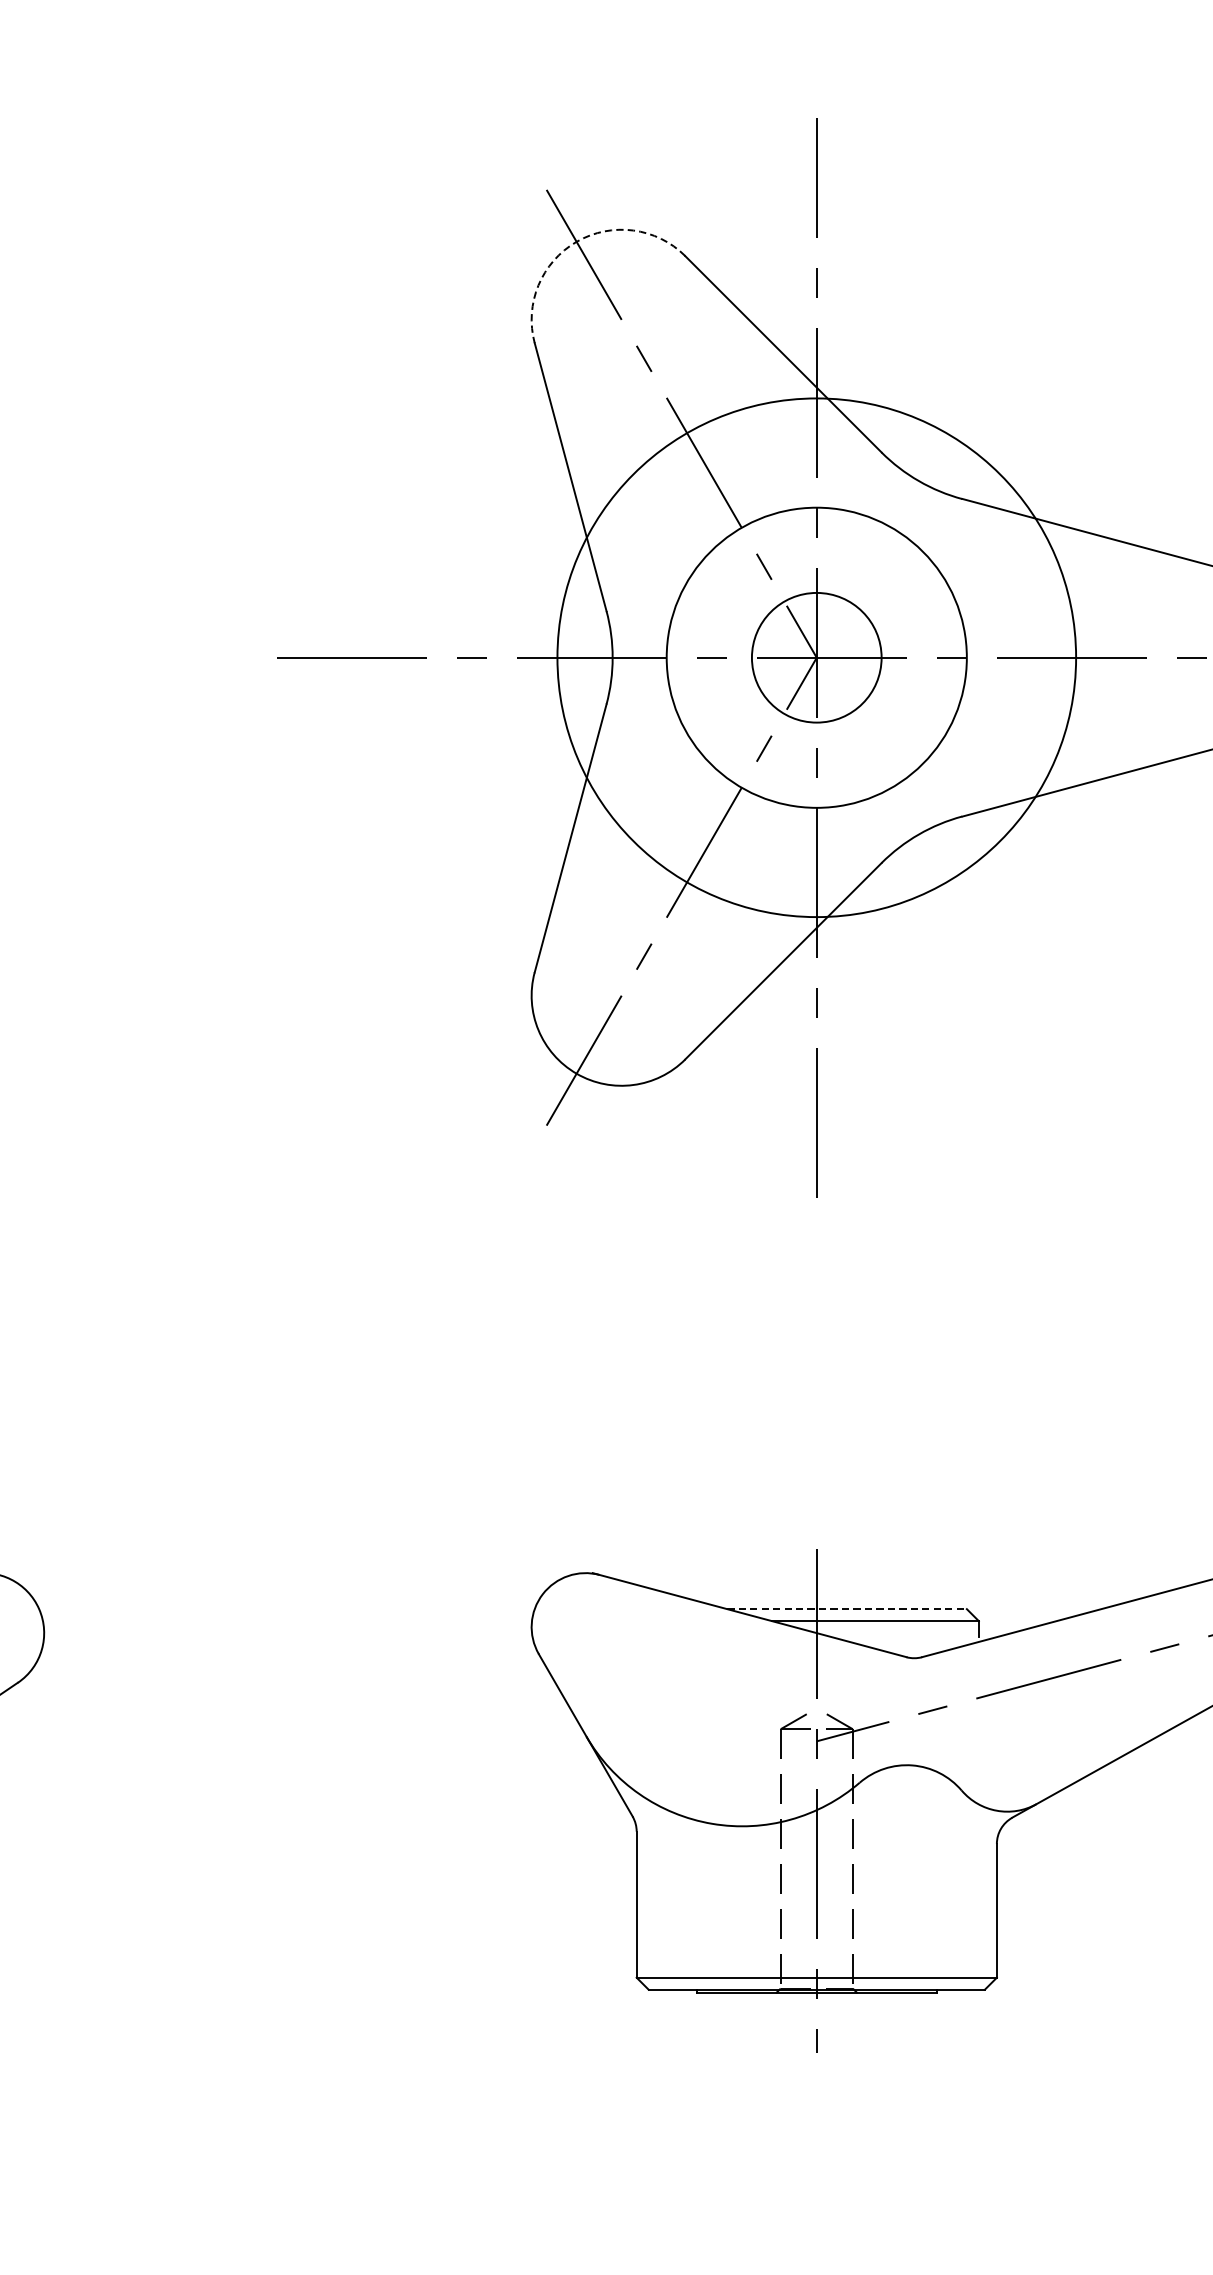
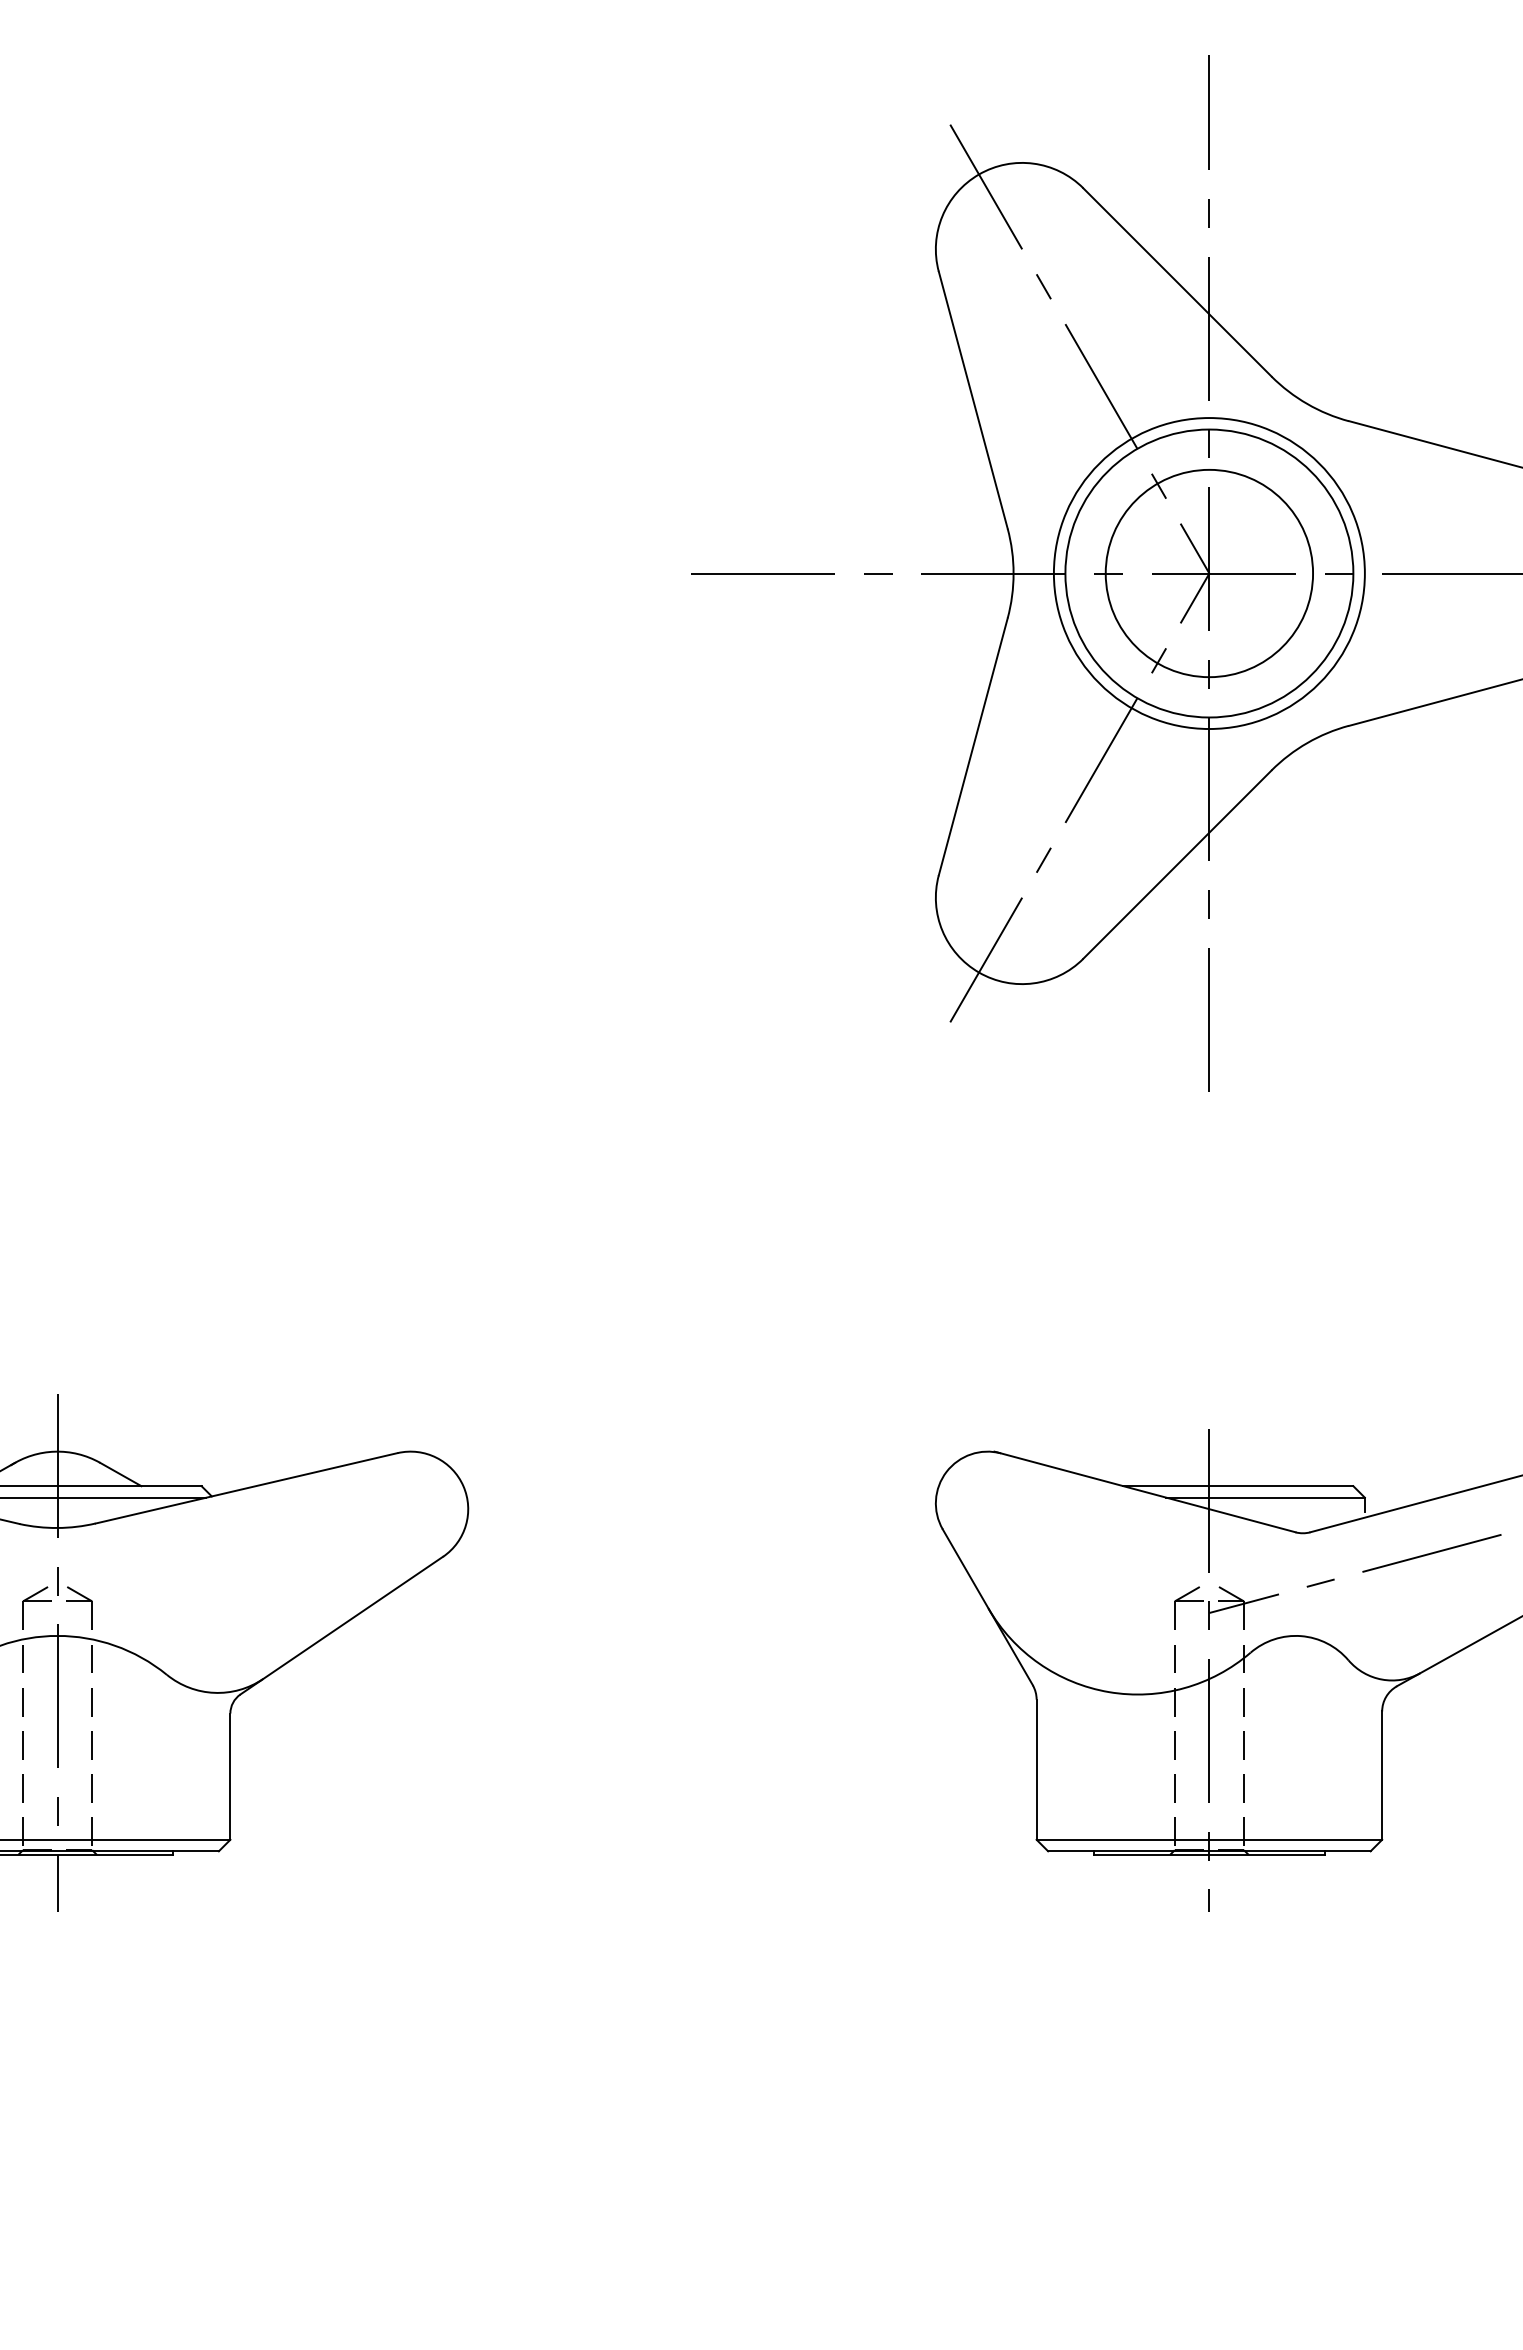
arc: (577, 241) -> (979, 174), dashed -> solid
circle: (815, 657) -> (1208, 573), size x0.62
circle: (816, 657) -> (1209, 573), size x1.67
line: (847, 1609) -> (1238, 1486), dashed -> solid

